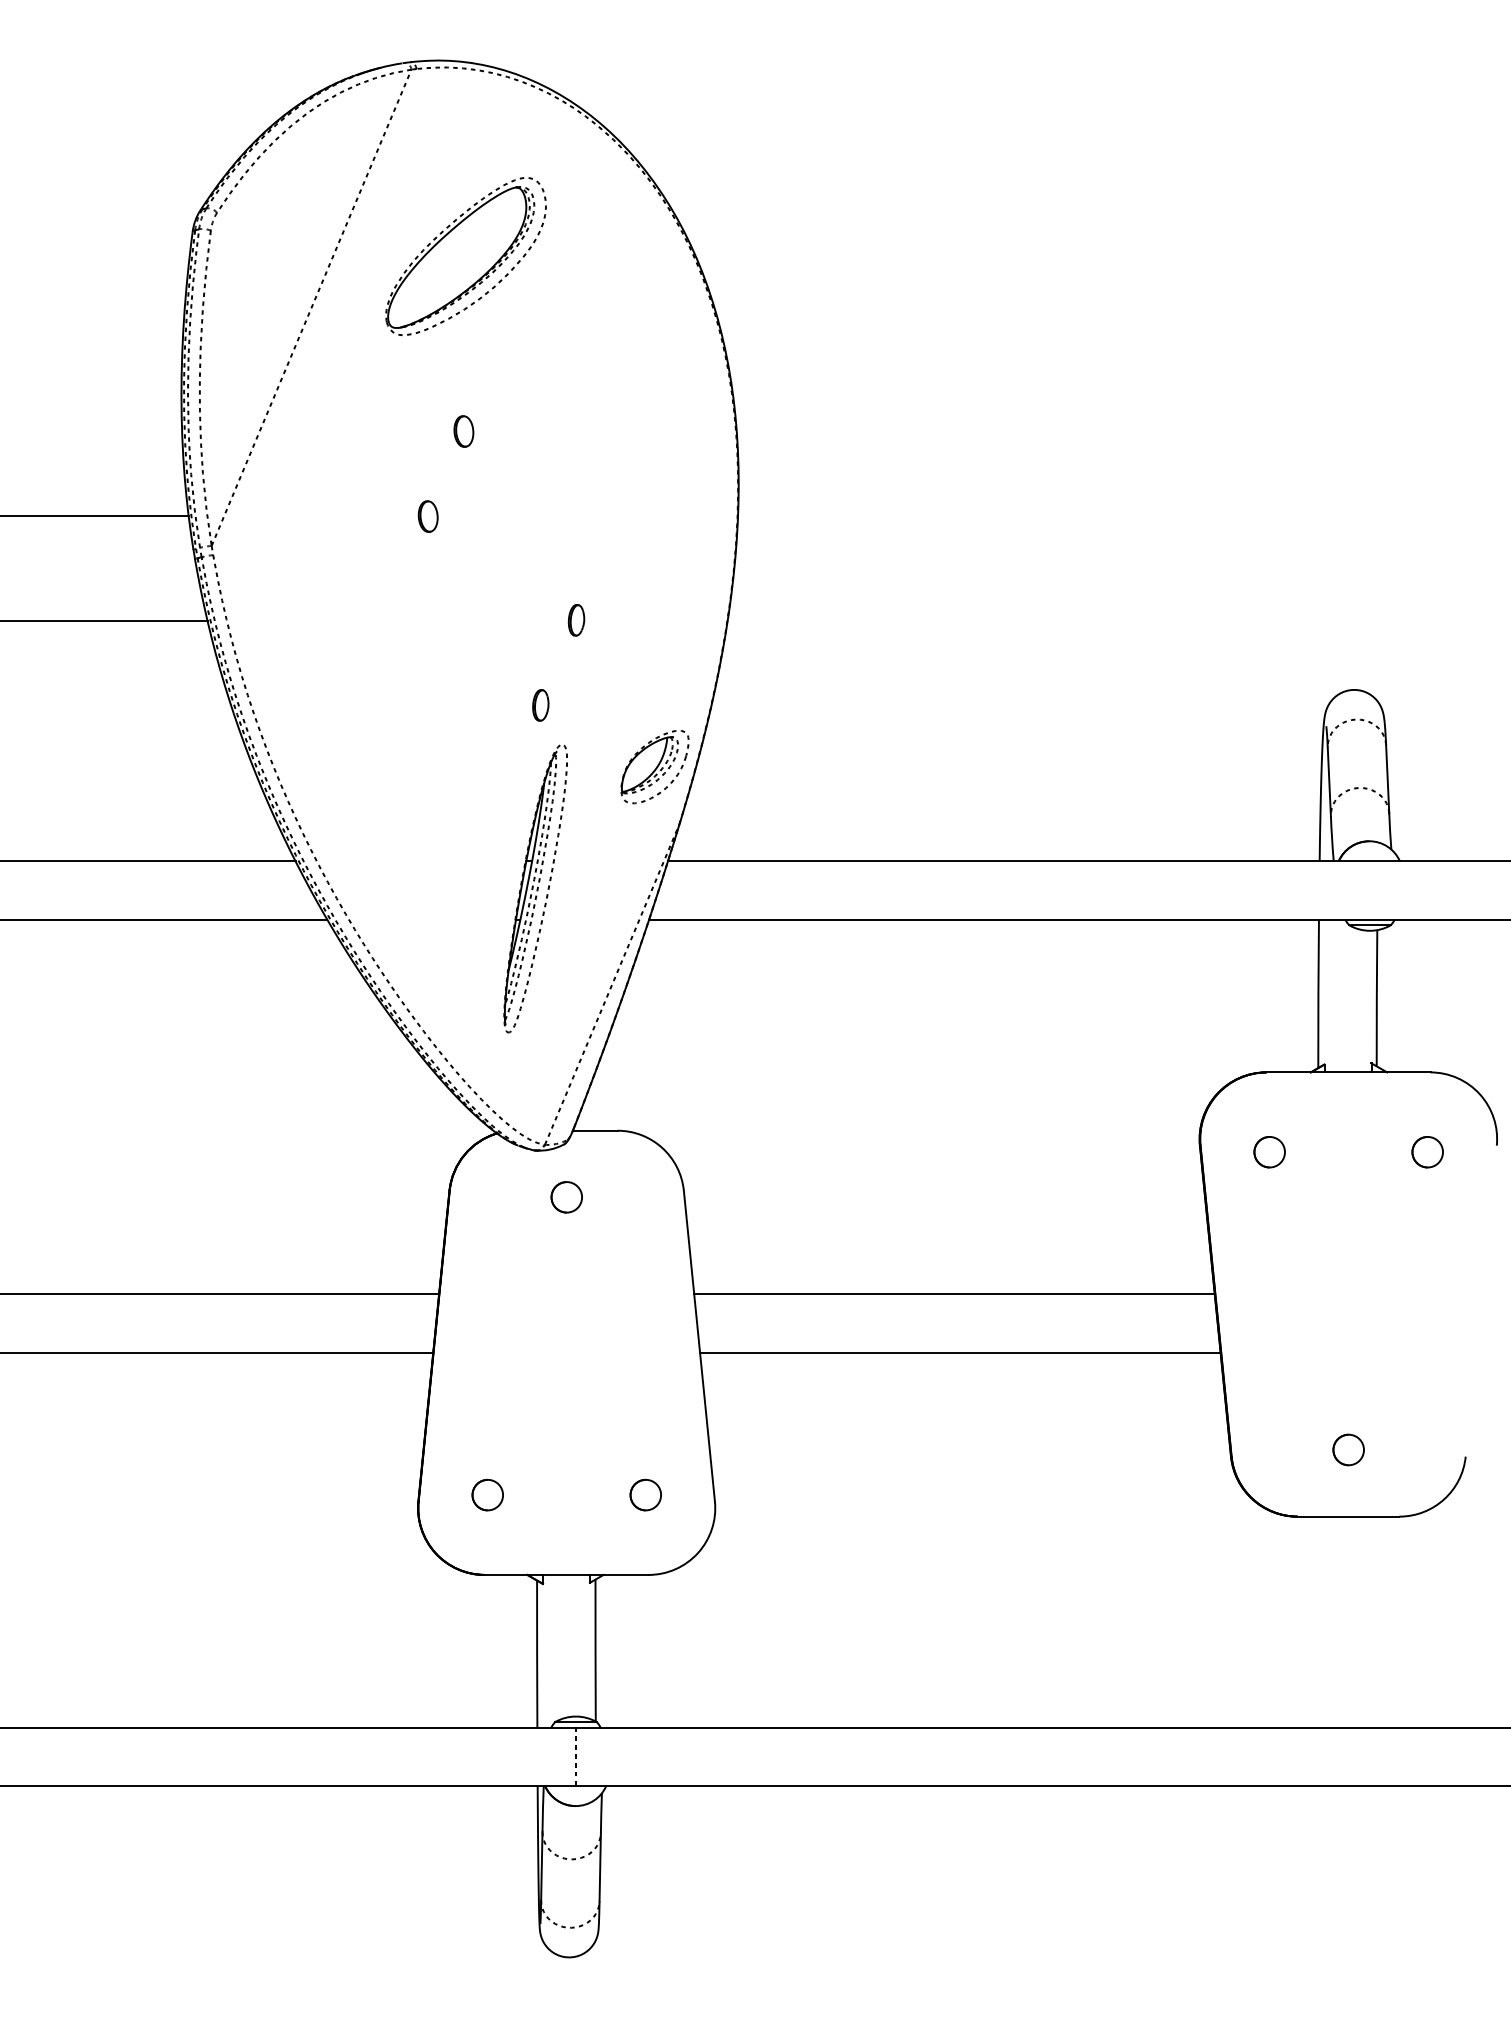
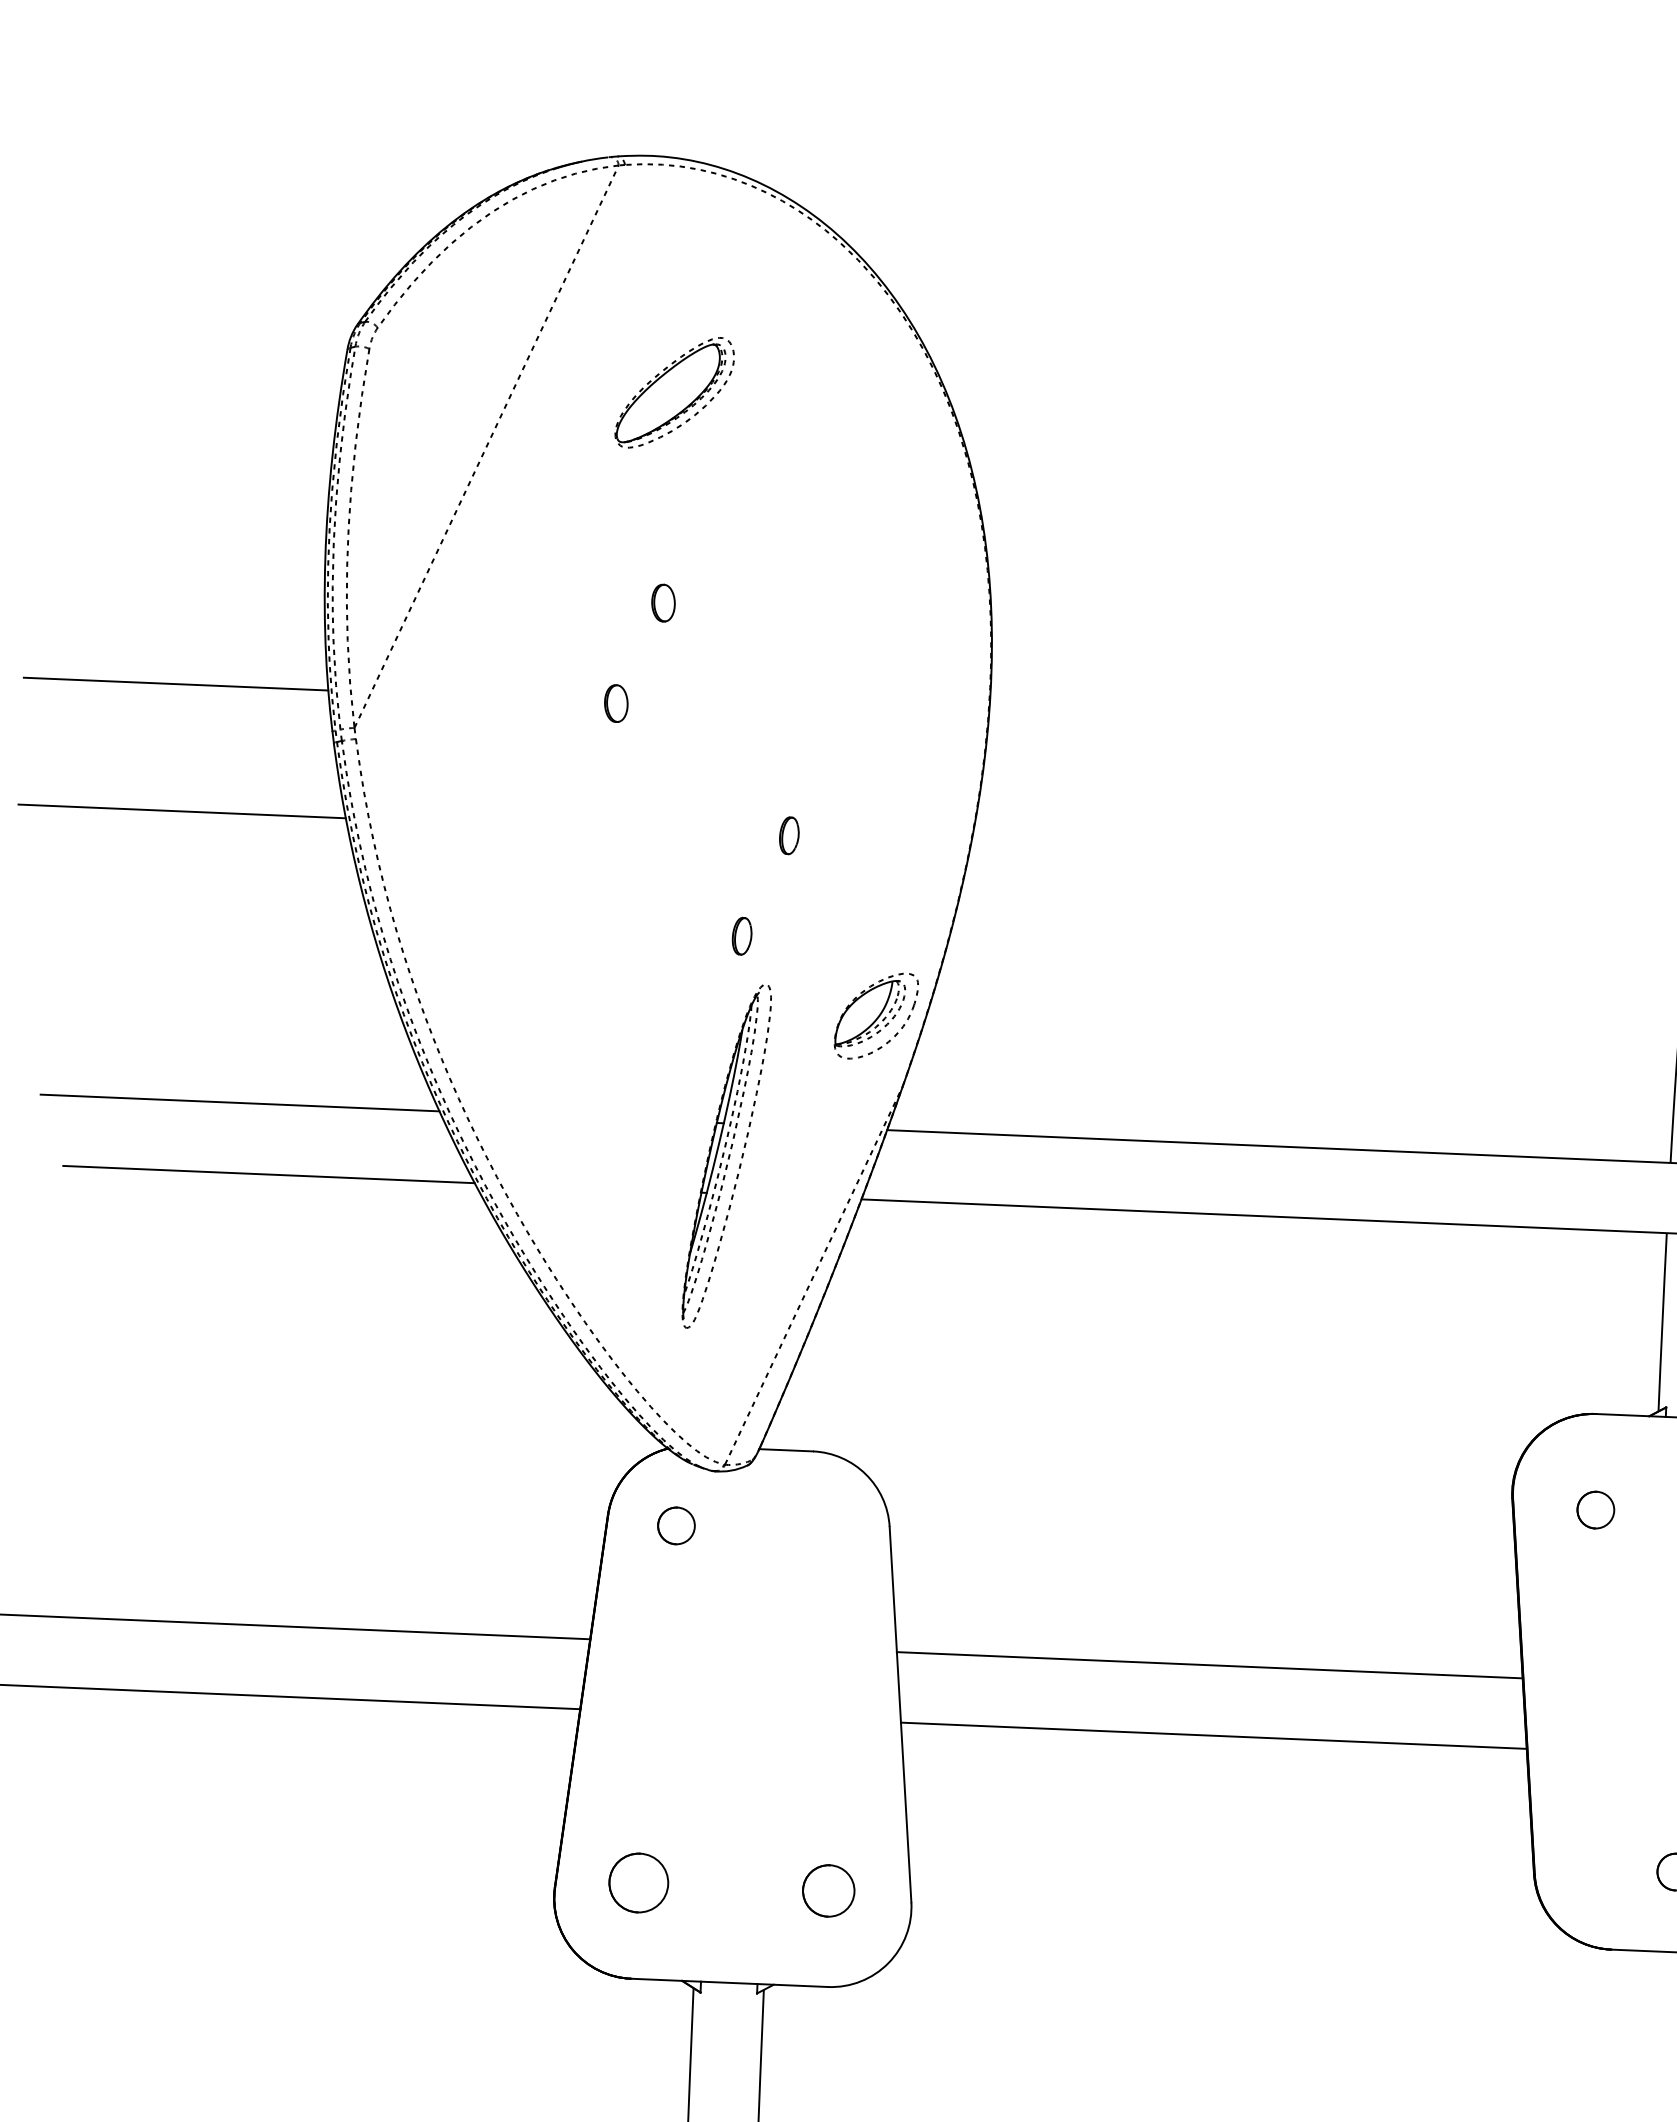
part: (465, 256) -> (674, 392), size x0.6
circle: (566, 1197) -> (676, 1526), moved
part: (487, 1494) -> (638, 1882), size x1.6
part: (645, 1494) -> (828, 1890), size x1.4

